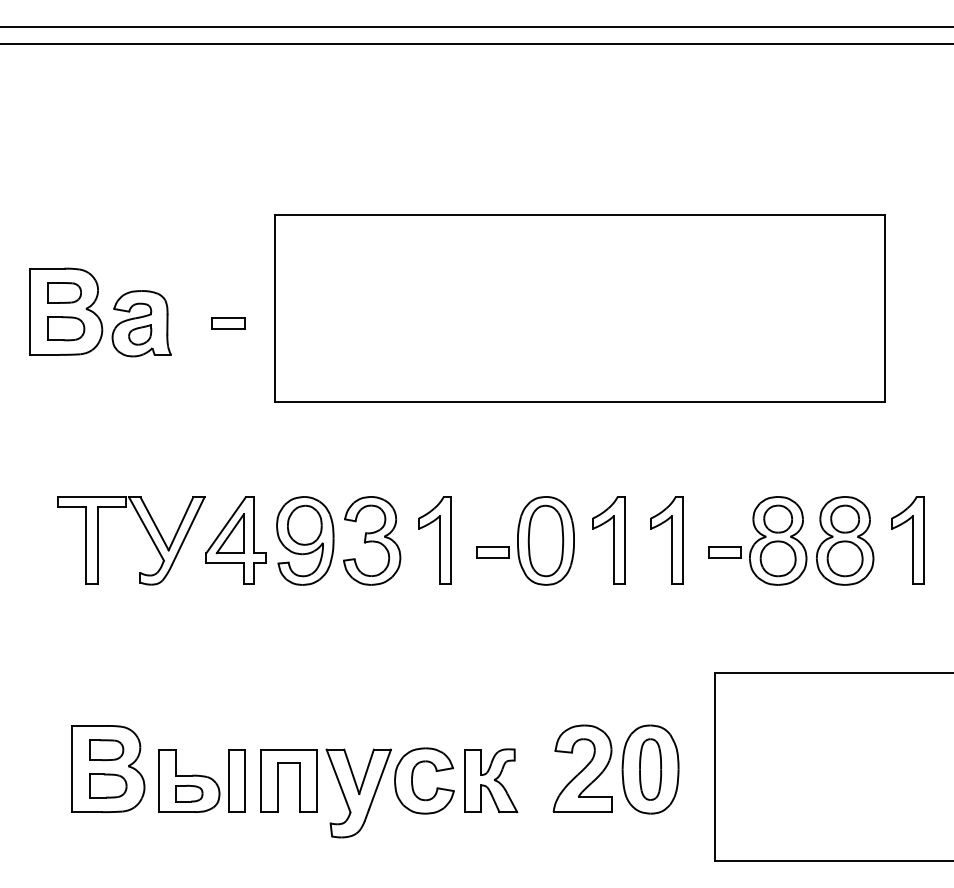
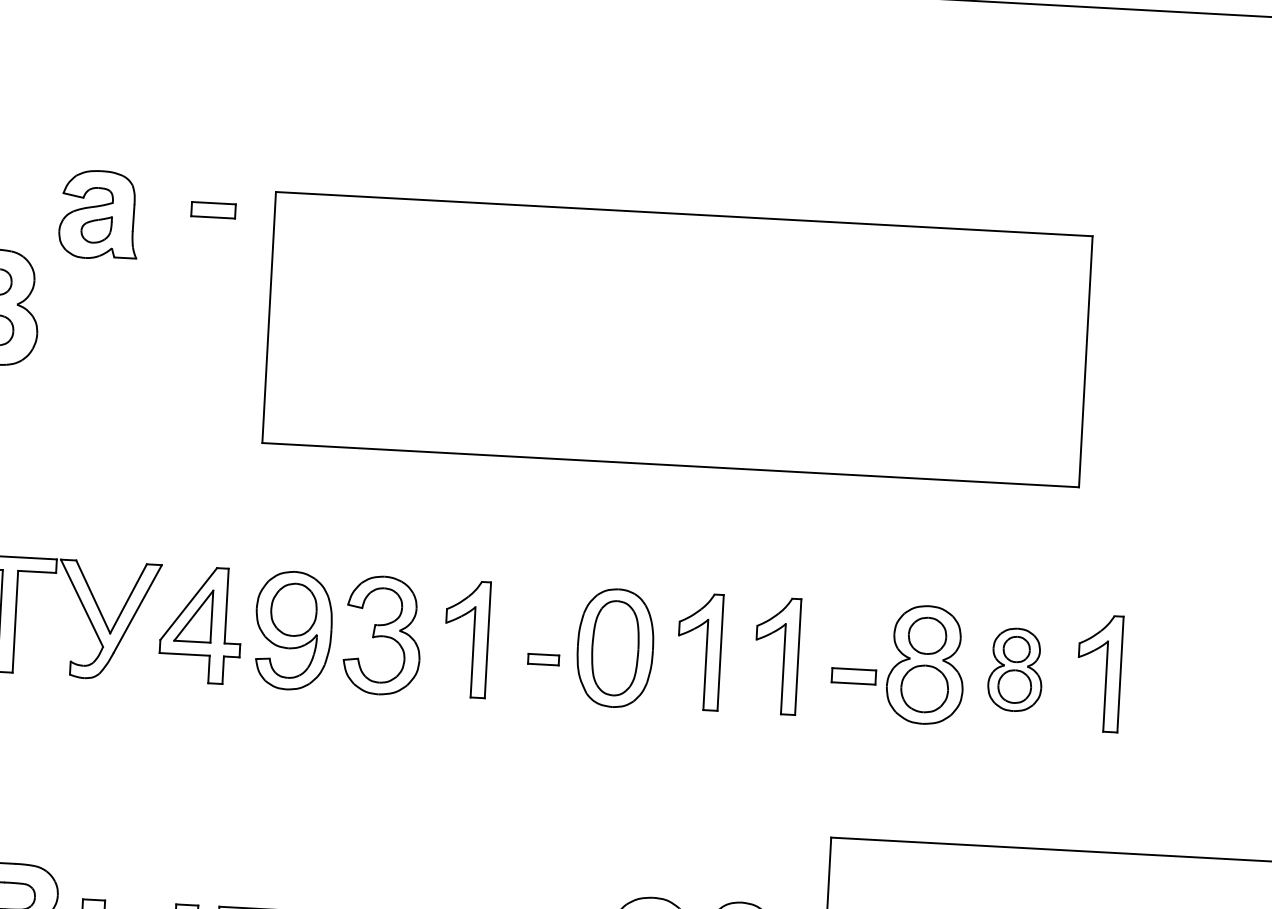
part: (141, 323) -> (99, 214), moved
part: (228, 323) -> (213, 210), moved
part: (845, 540) -> (1016, 669), size x0.7
part: (492, 552) -> (543, 659), size x0.7

